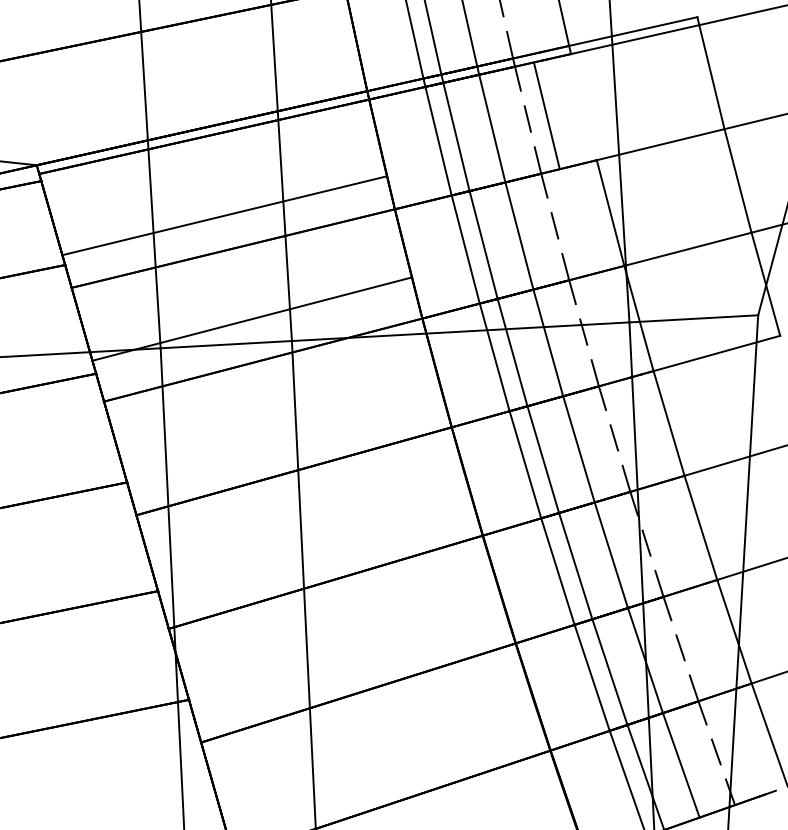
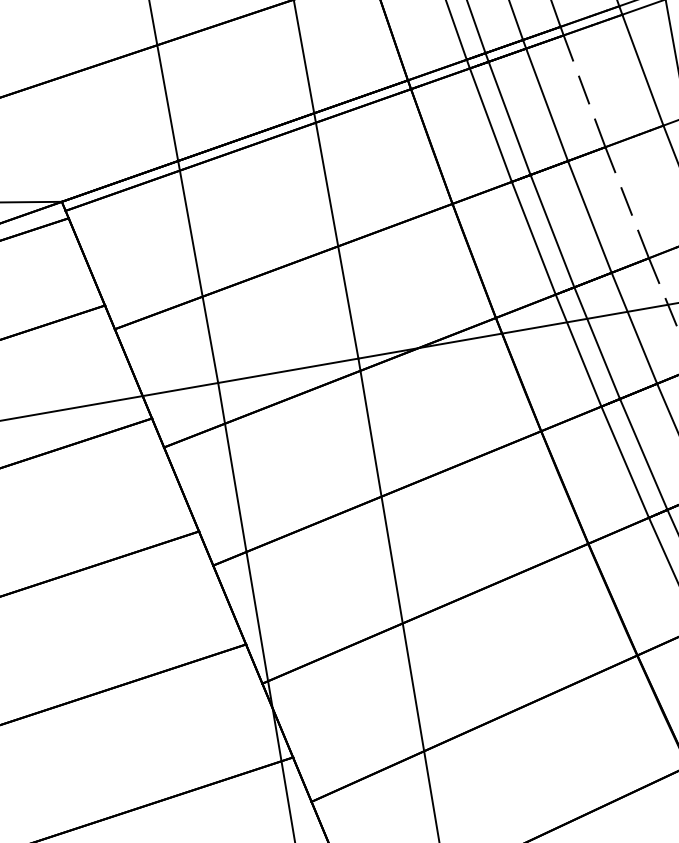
line: (546, 116) -> (642, 70), moved
line: (225, 215) -> (283, 266), moved
line: (252, 318) -> (330, 382), moved

